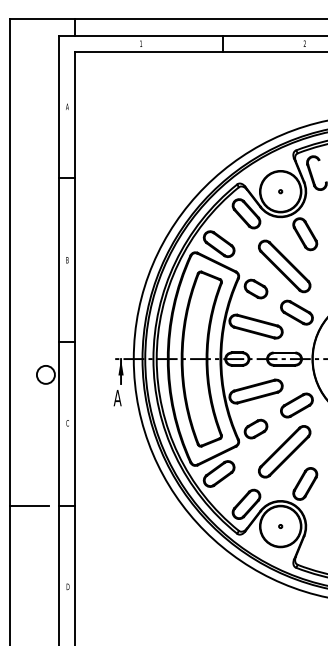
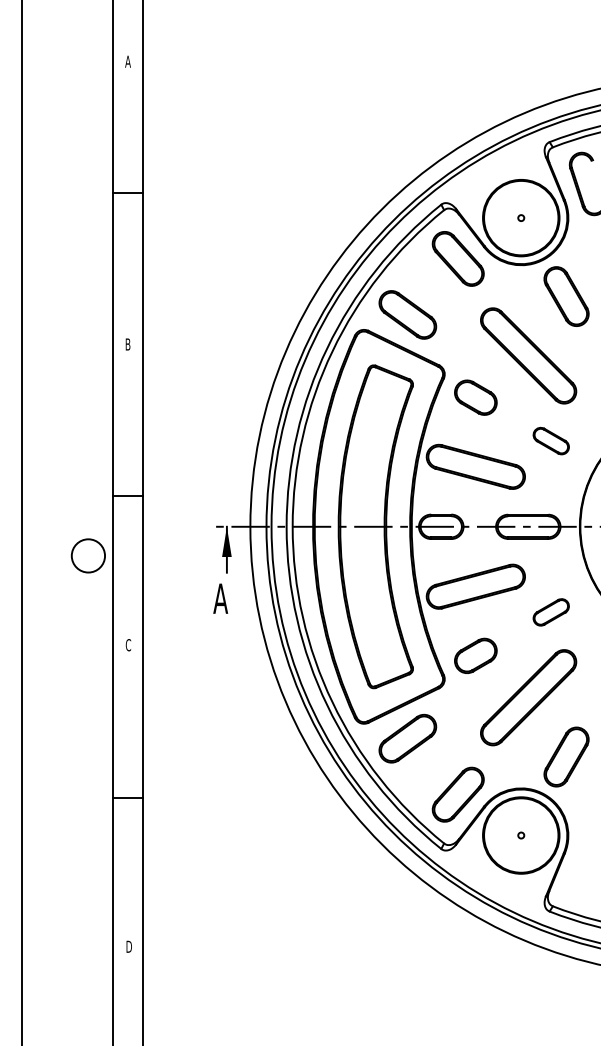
part: (296, 312) -> (550, 440), size x0.6
part: (296, 405) -> (550, 612), size x0.6
line: (29, 505) -> (58, 796), removed

